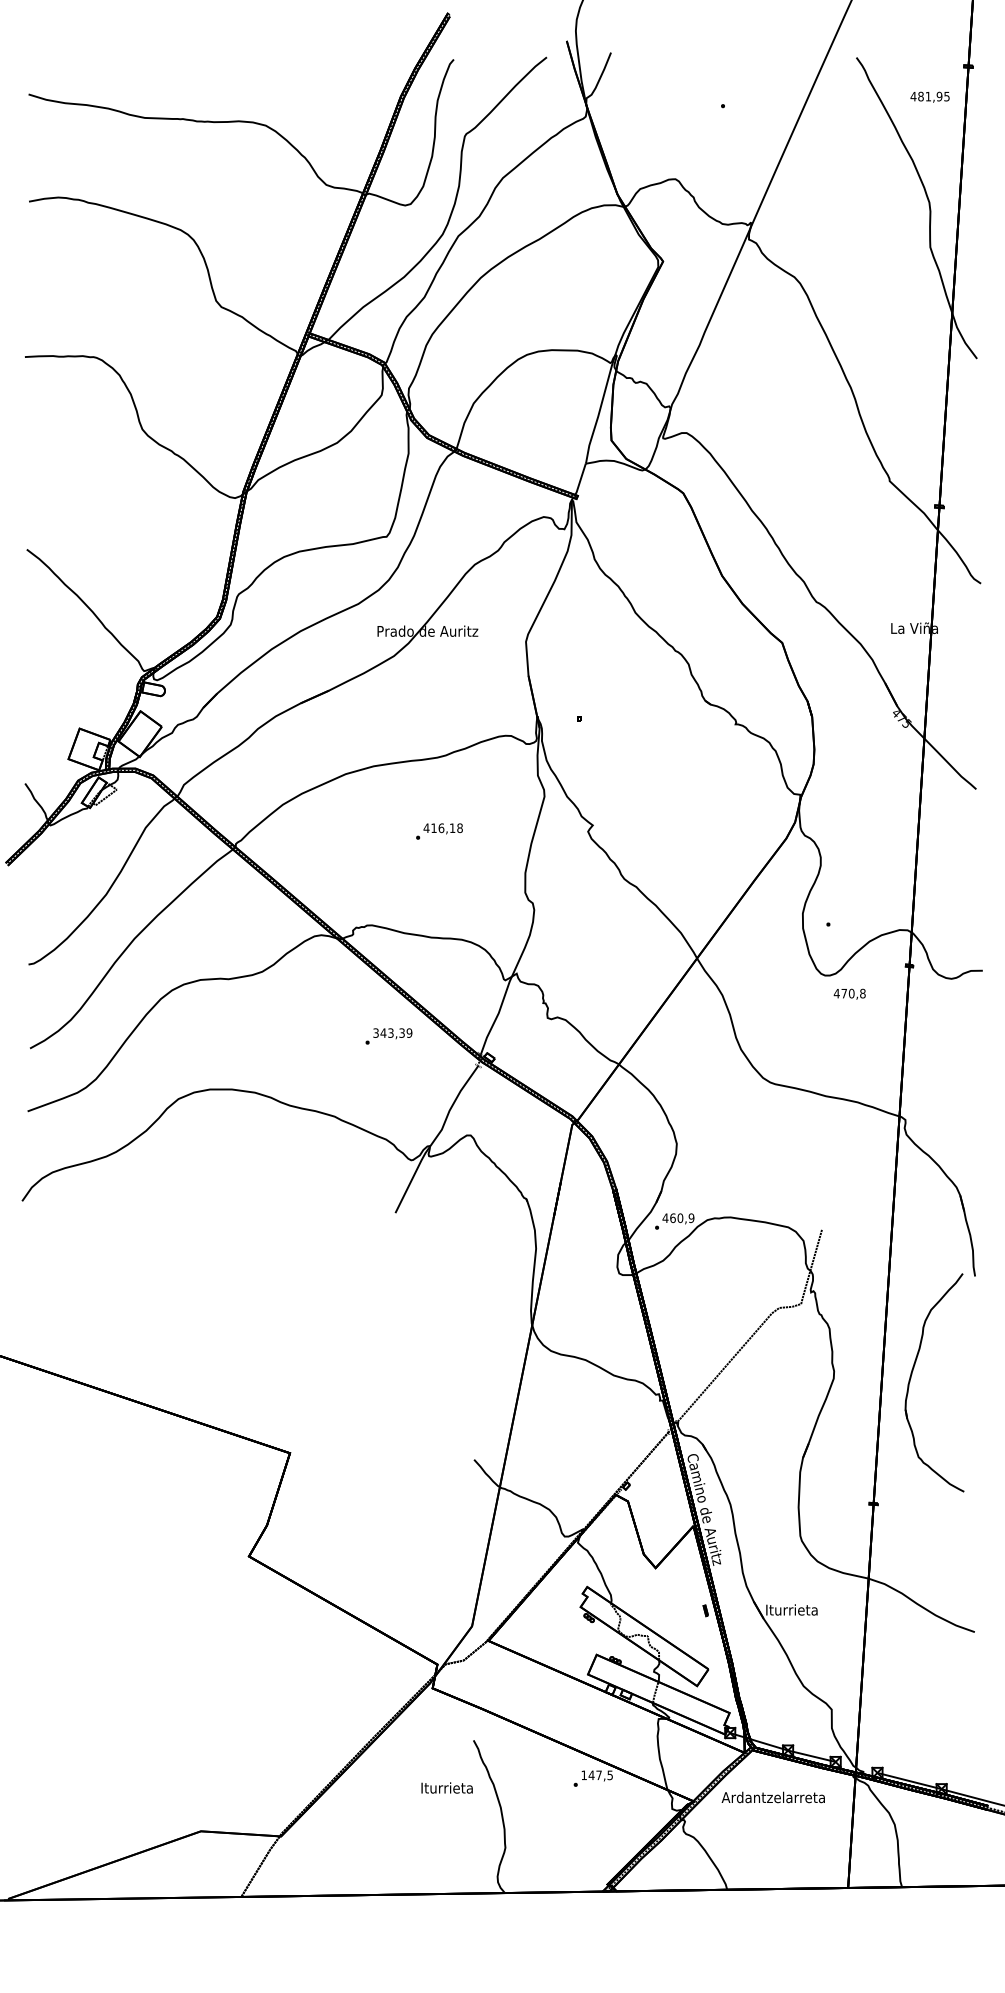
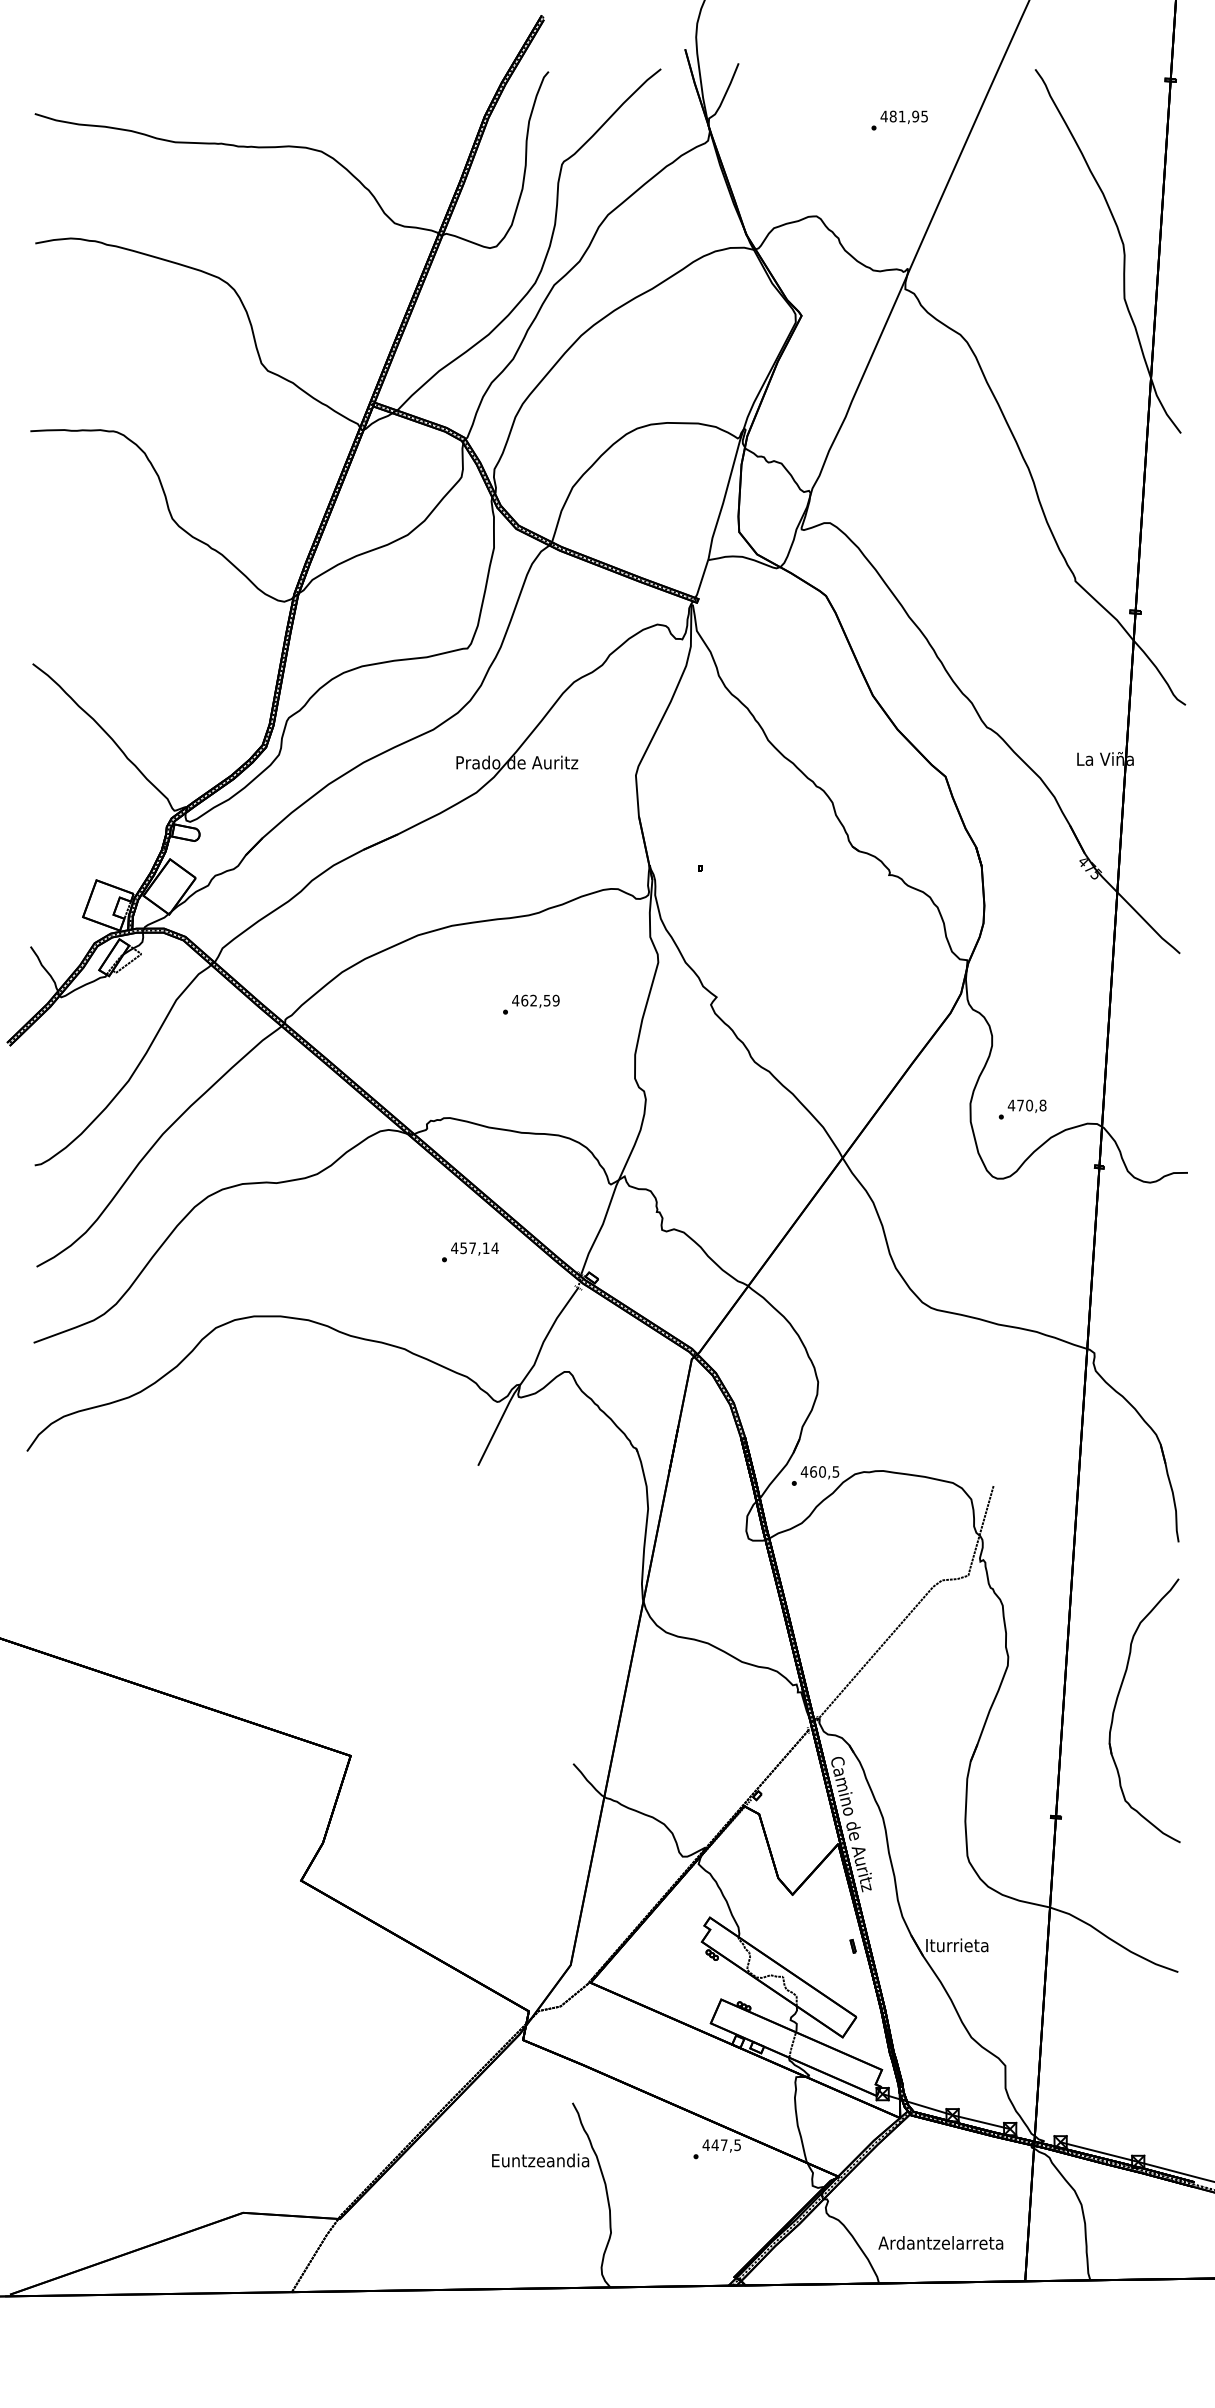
text: (929, 96) -> (903, 116), moved
text: (447, 828) -> (540, 1000), 416,18 -> 462,59
text: (849, 993) -> (1026, 1105), moved
text: (392, 1033) -> (474, 1248), 343,39 -> 457,14
text: (691, 1217) -> (835, 1471), 460,9 -> 460,5
part: (911, 1378) -> (1116, 1705), moved
text: (583, 1774) -> (705, 2144), 147,5 -> 447,5
text: (447, 1788) -> (540, 2160), Iturrieta -> Euntzeandia
text: (773, 1797) -> (940, 2242), moved

